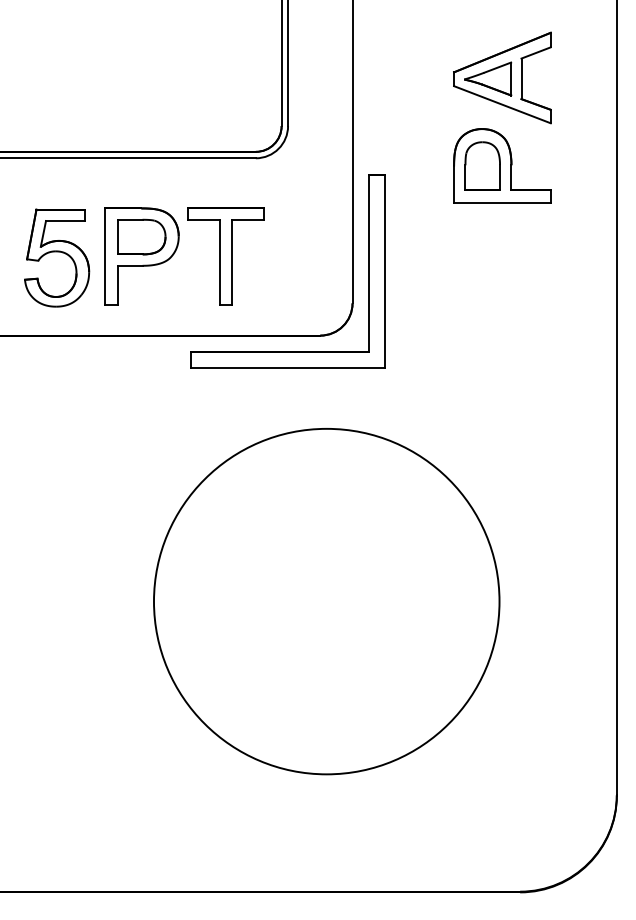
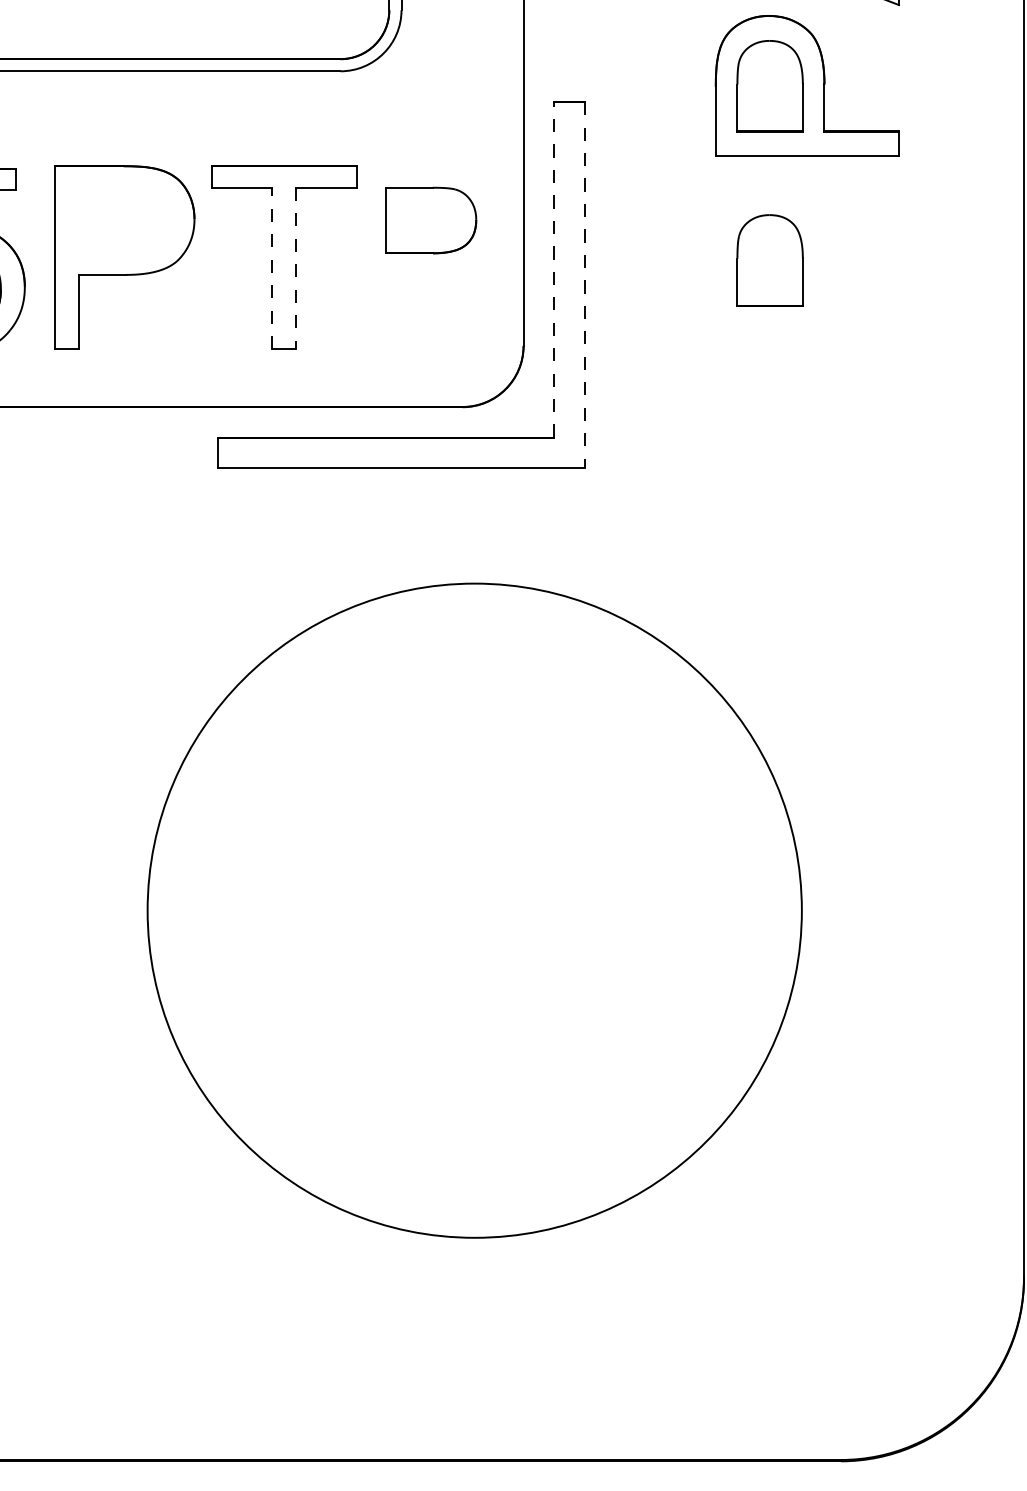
part: (141, 236) -> (430, 219), moved
part: (482, 257) -> (769, 259), added
line: (219, 262) -> (271, 268), solid -> dashed
line: (232, 262) -> (296, 268), solid -> dashed
line: (368, 263) -> (553, 270), solid -> dashed
line: (384, 271) -> (584, 285), solid -> dashed

